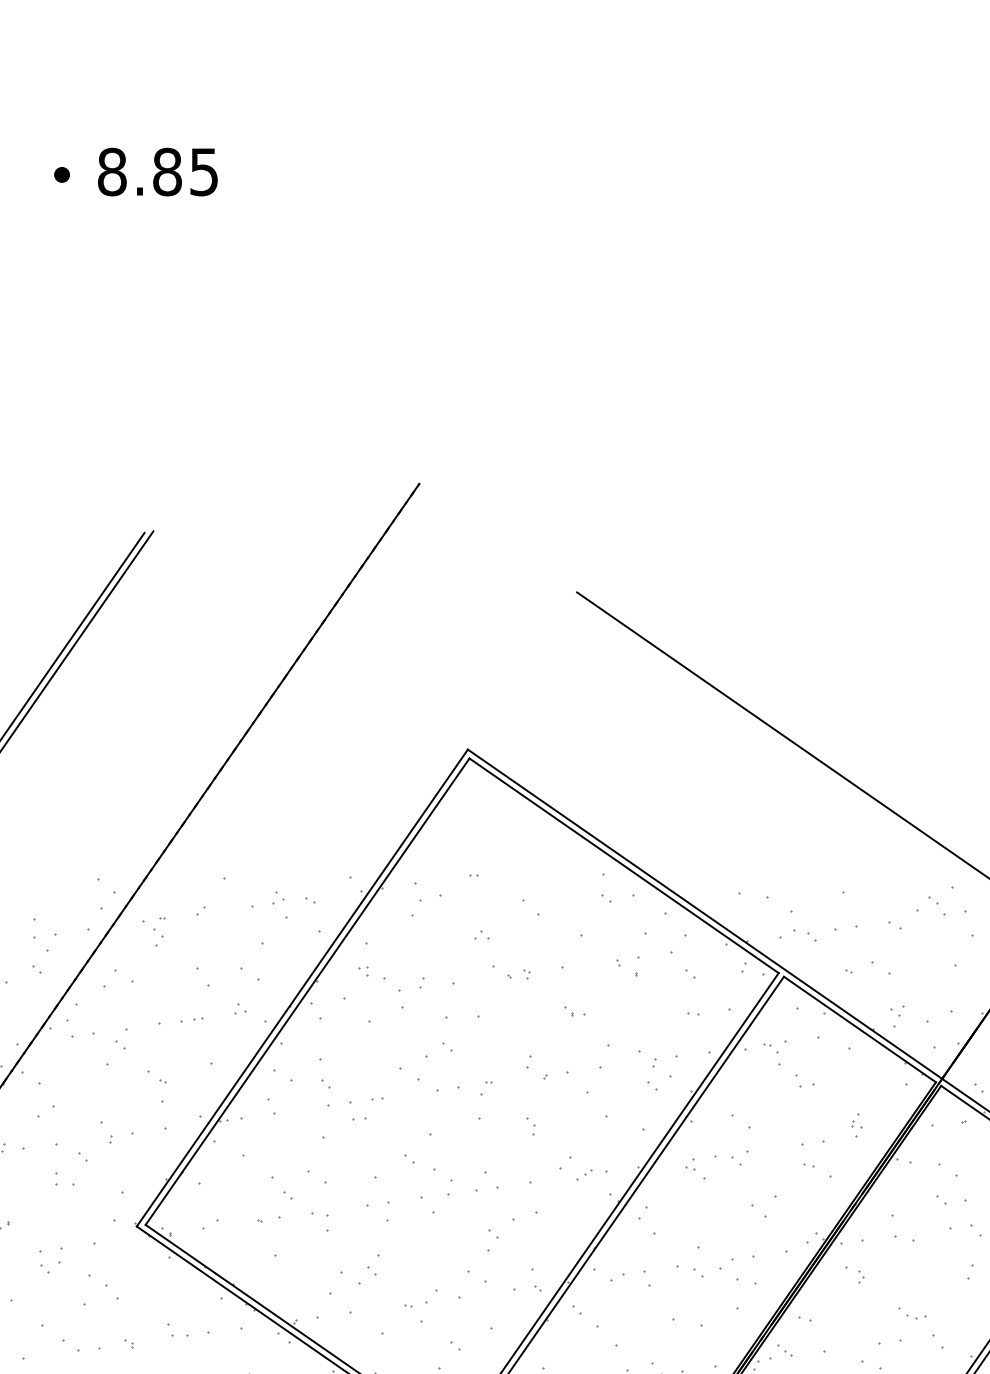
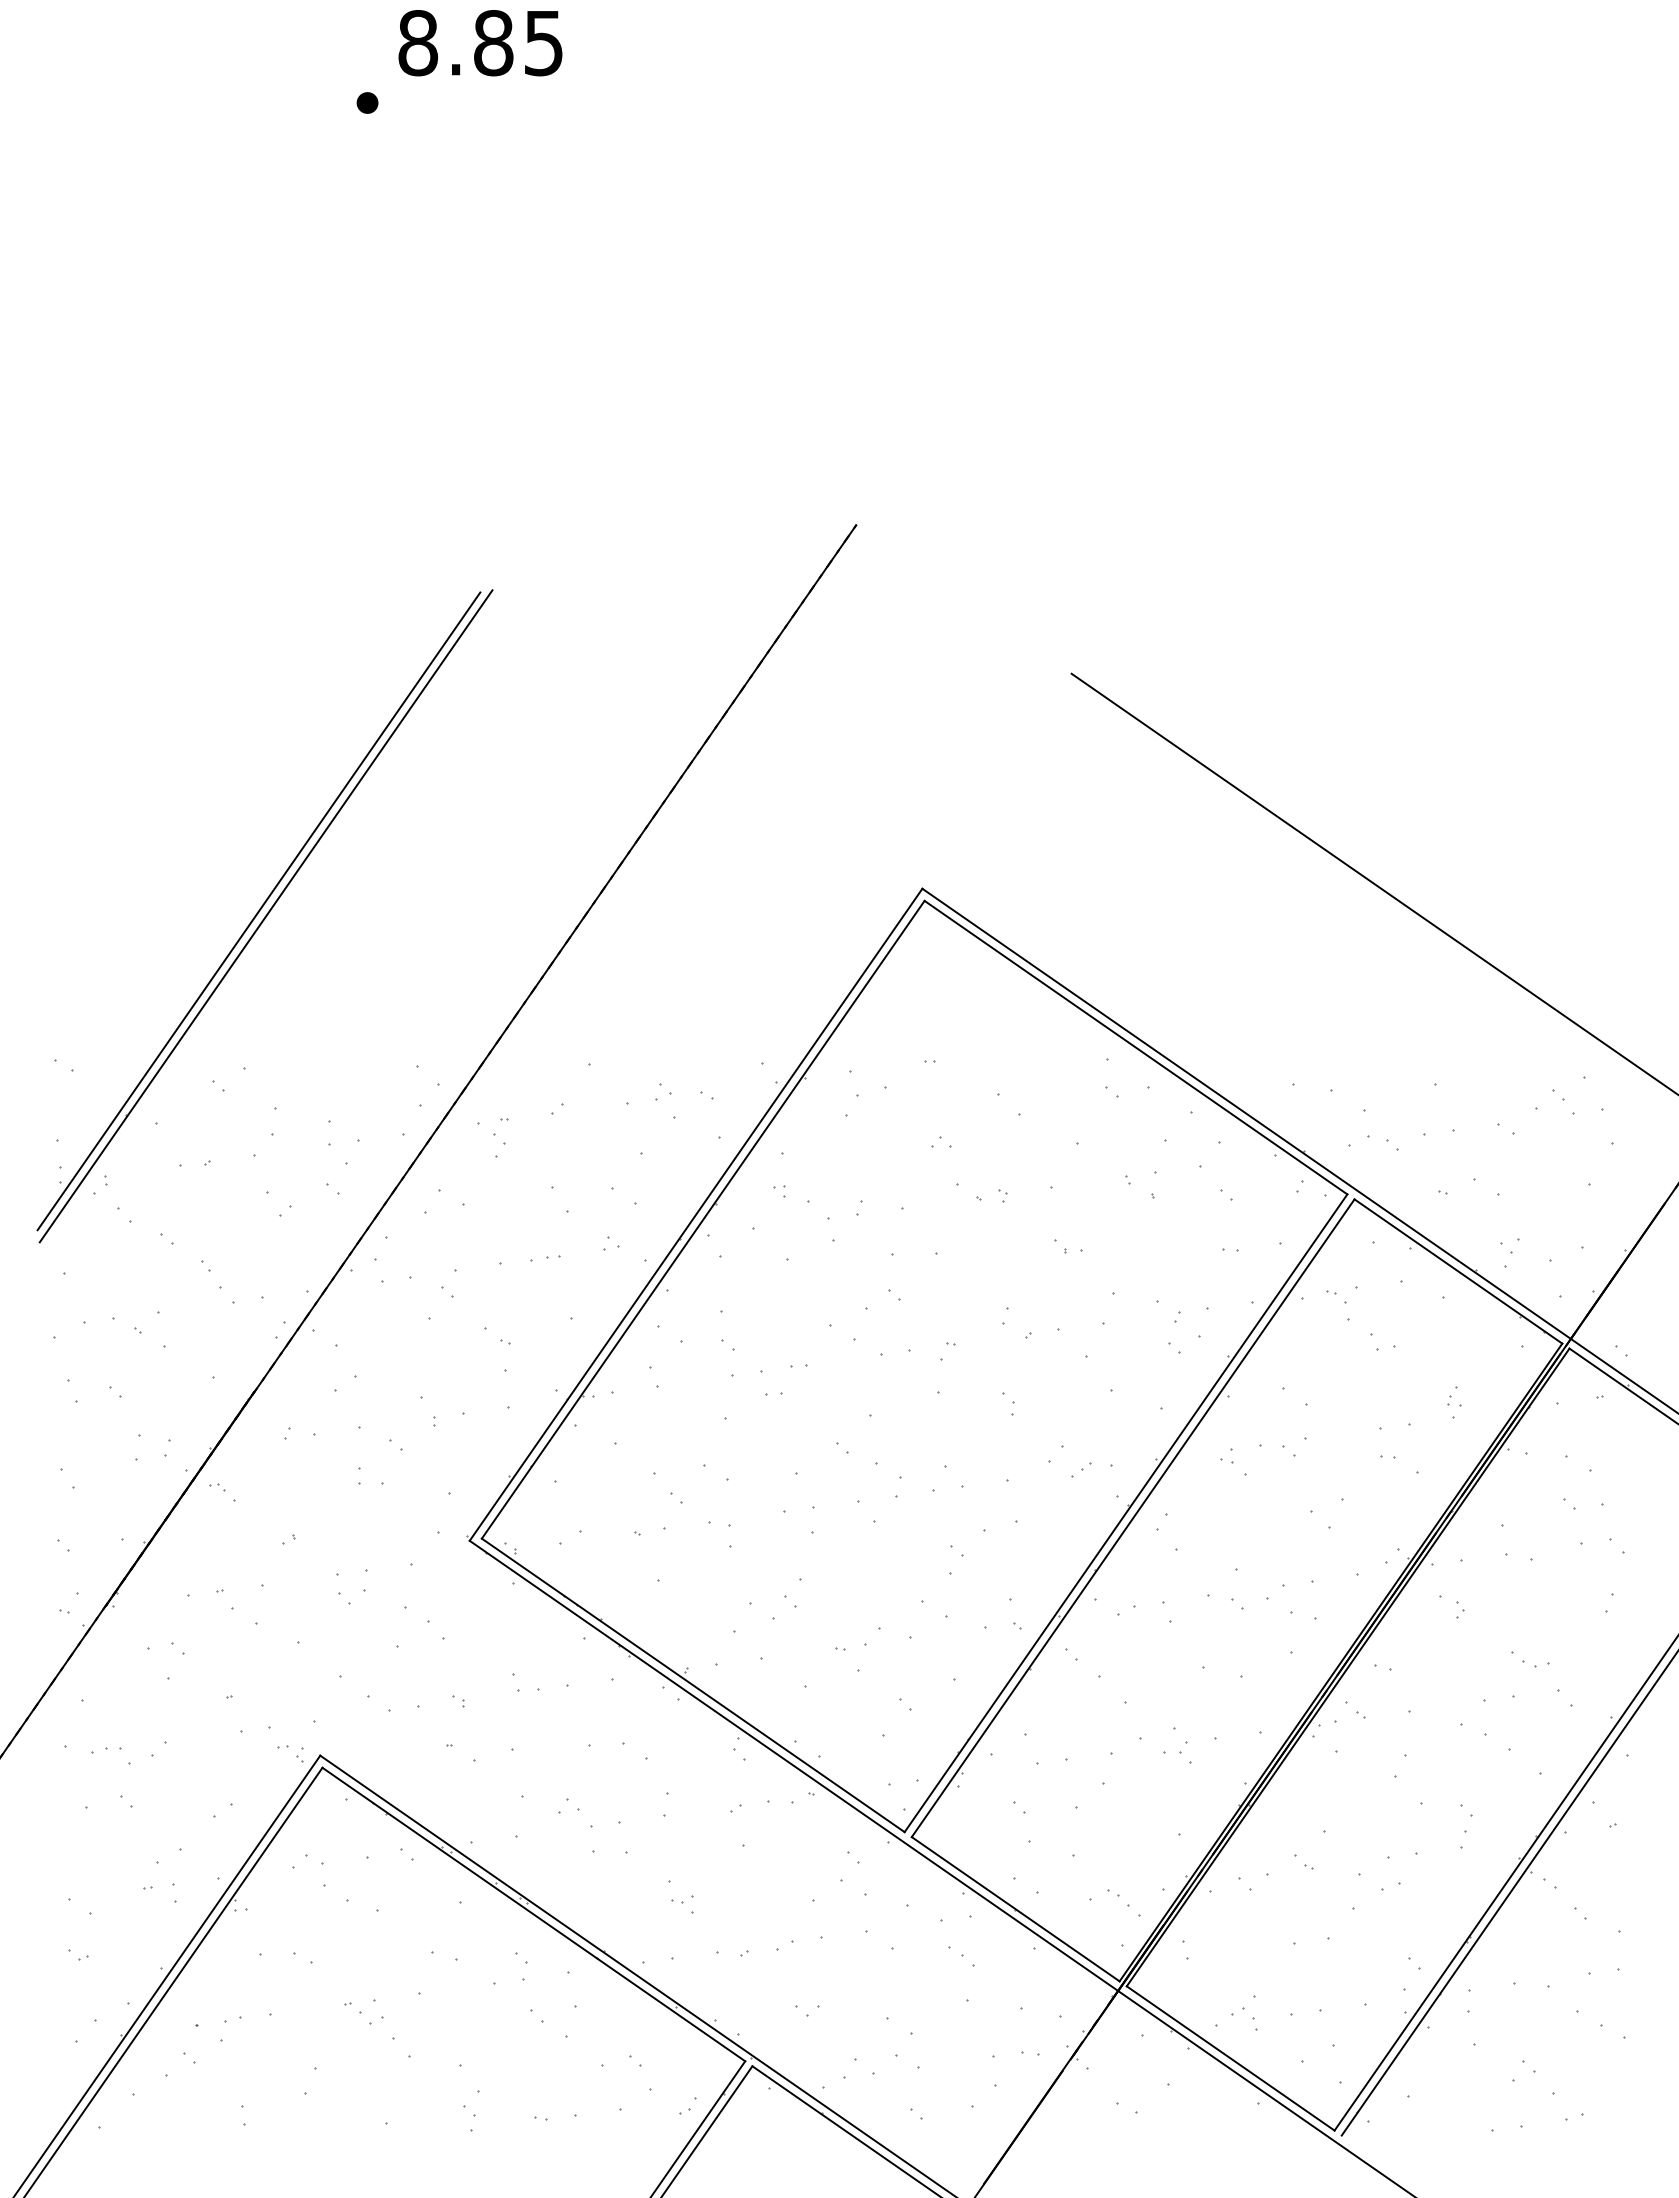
text: (157, 172) -> (480, 43), moved

